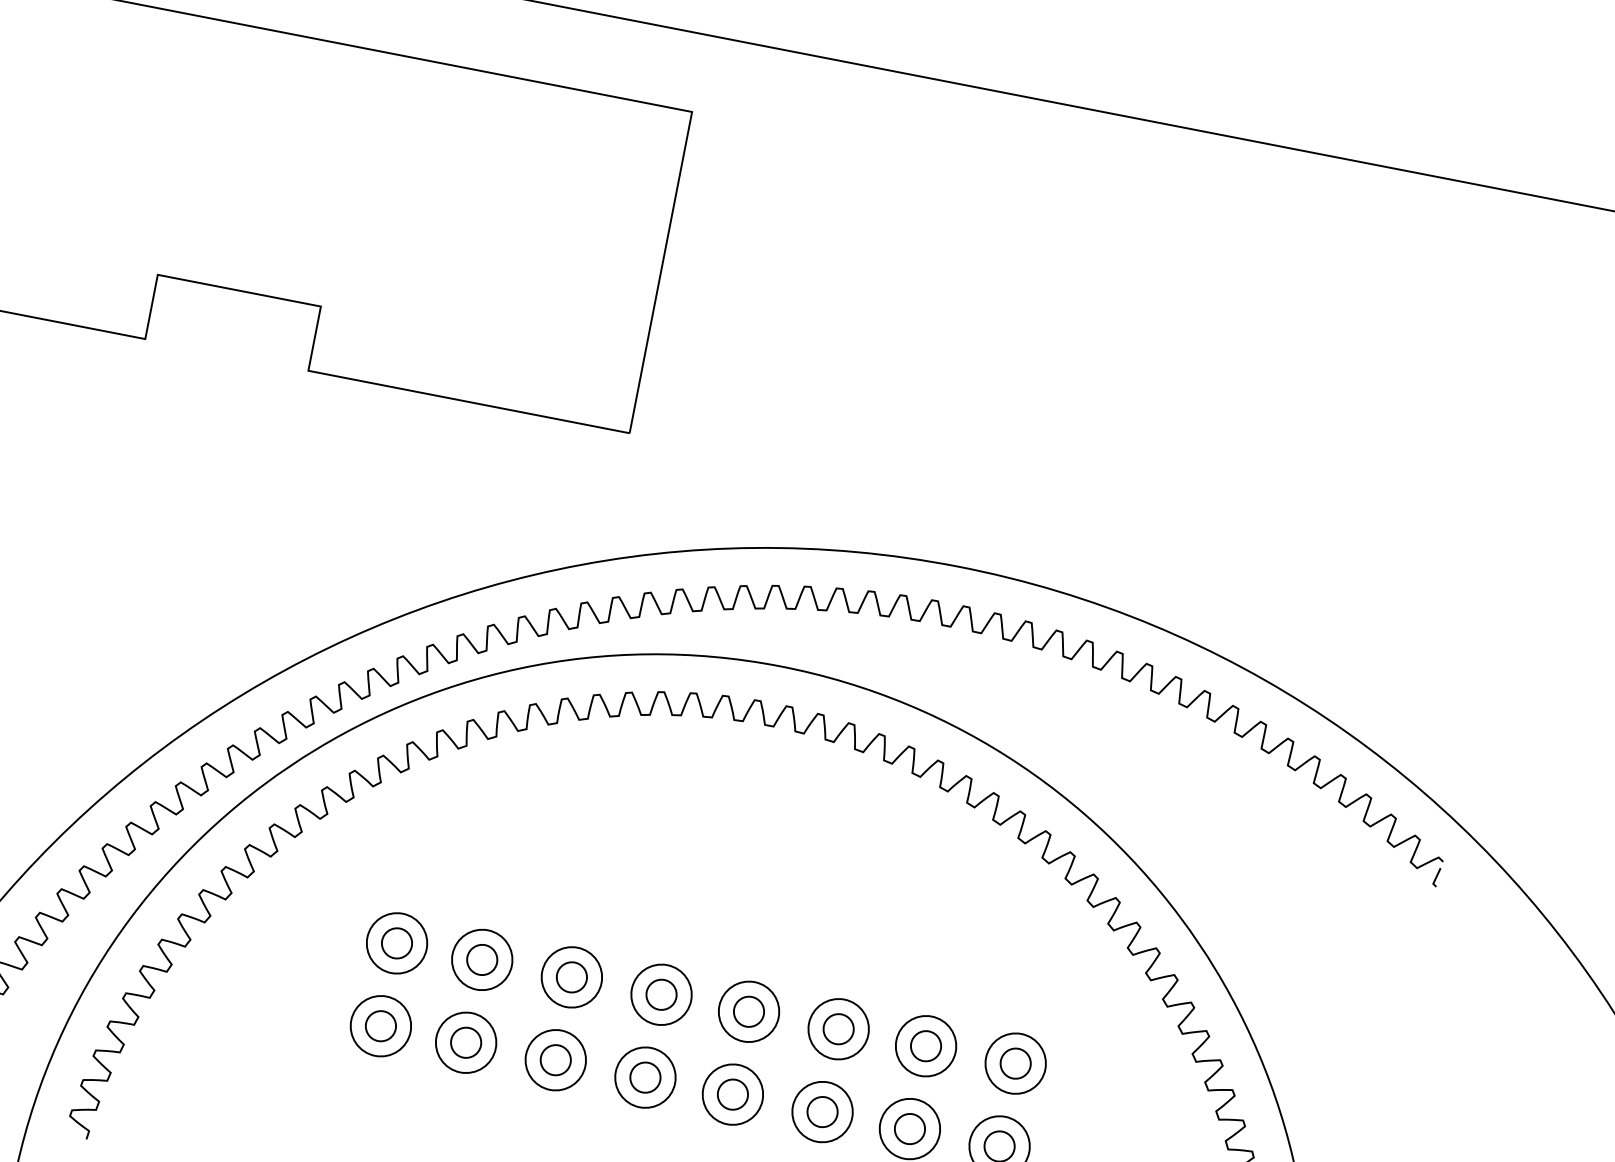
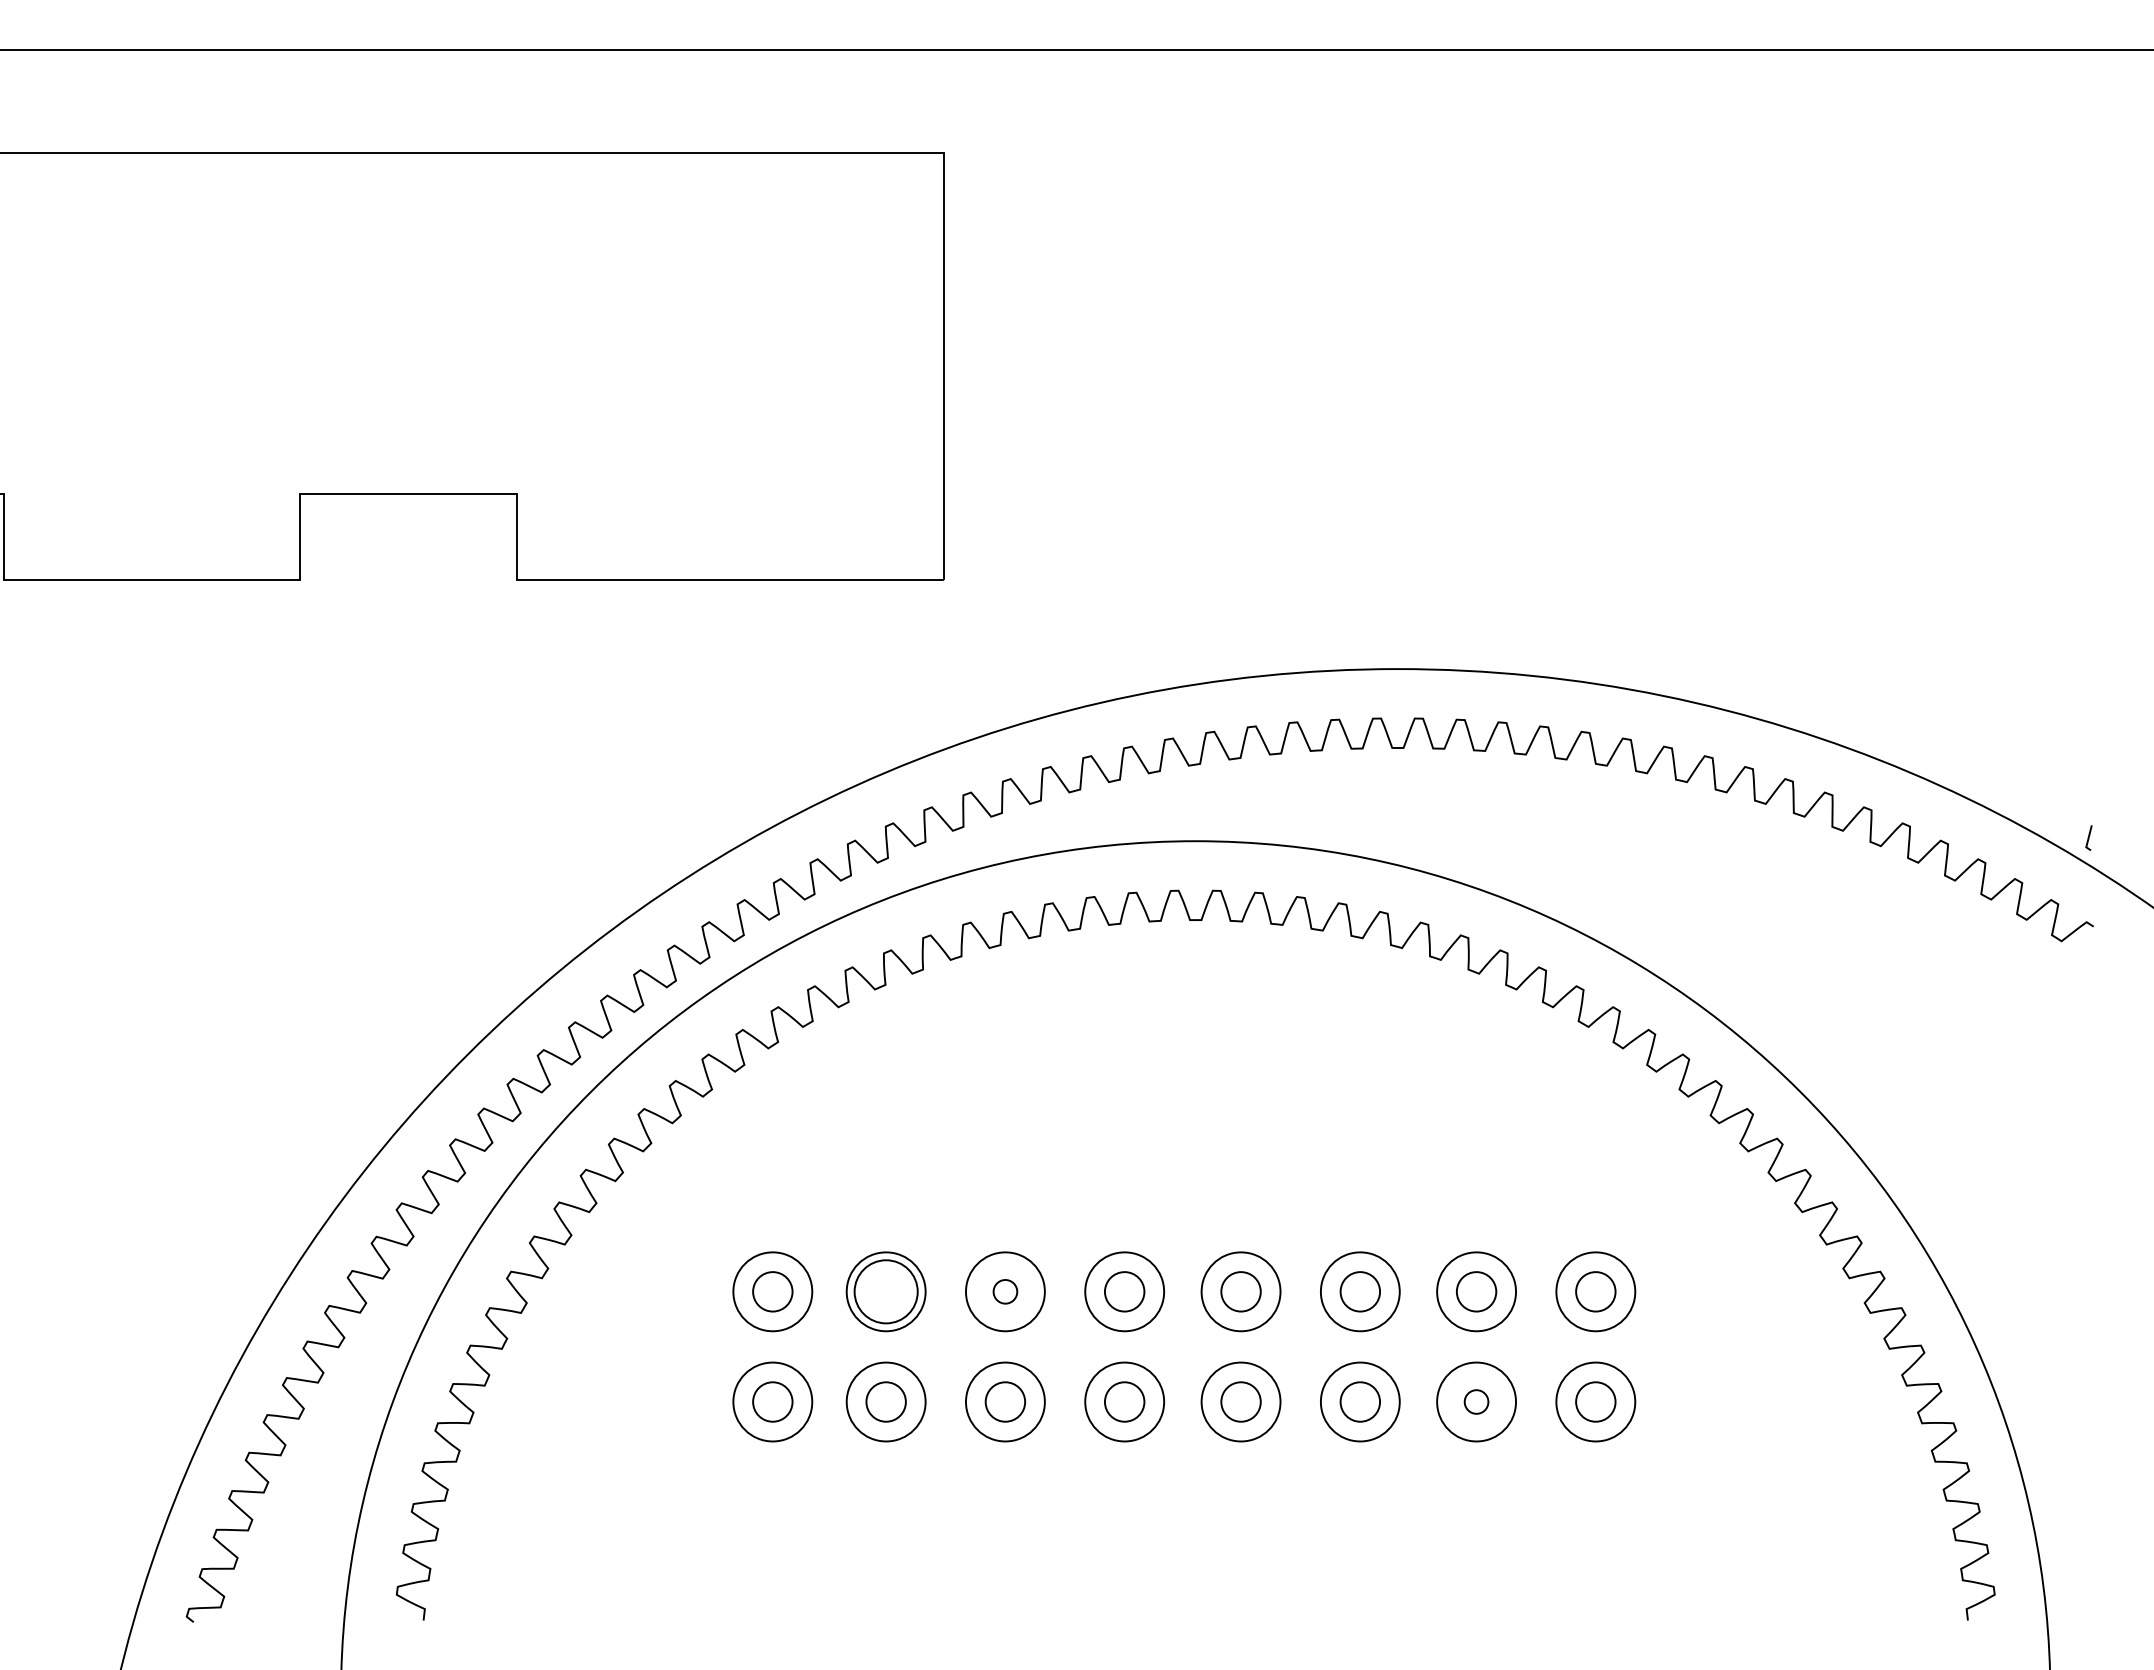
curve: (1436, 876) -> (2088, 837), moved
circle: (481, 959) -> (885, 1291), size x1.6
circle: (571, 977) -> (1005, 1291), size x0.6
circle: (909, 1128) -> (1476, 1401), size x0.6

